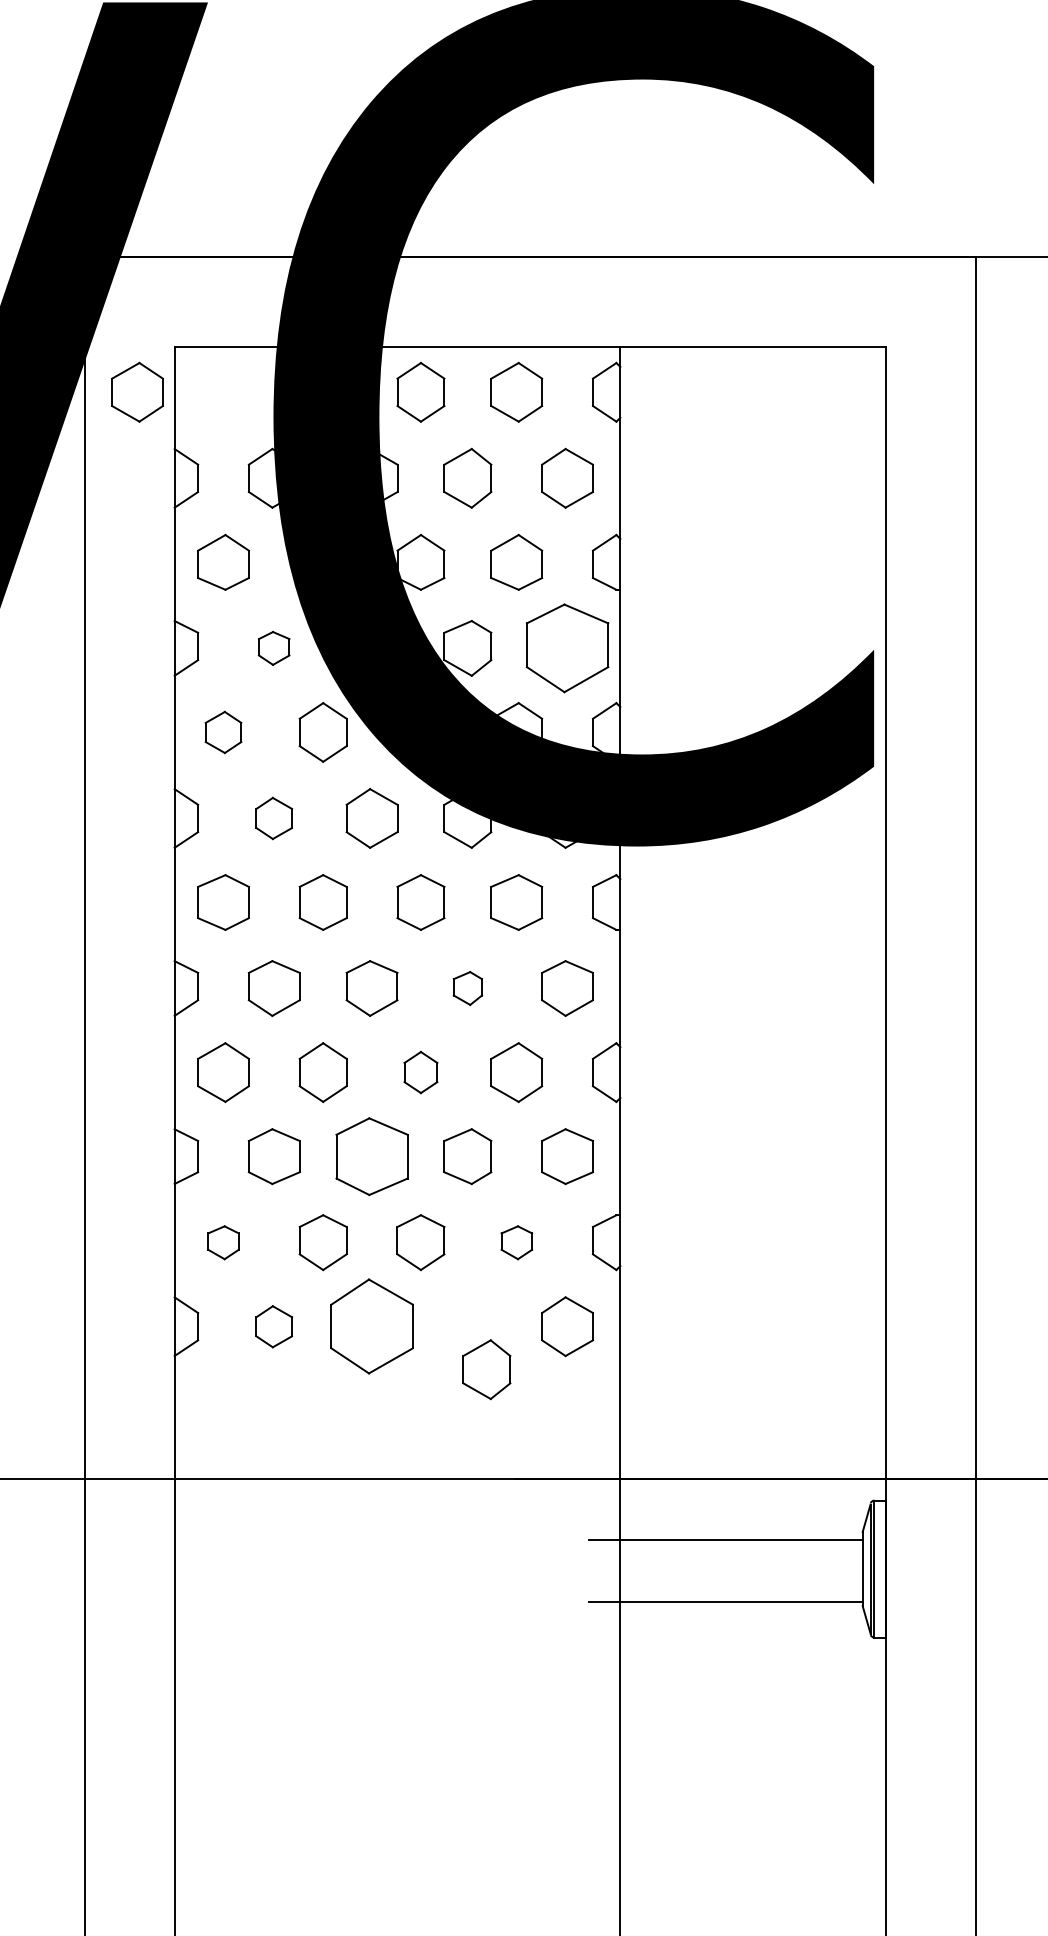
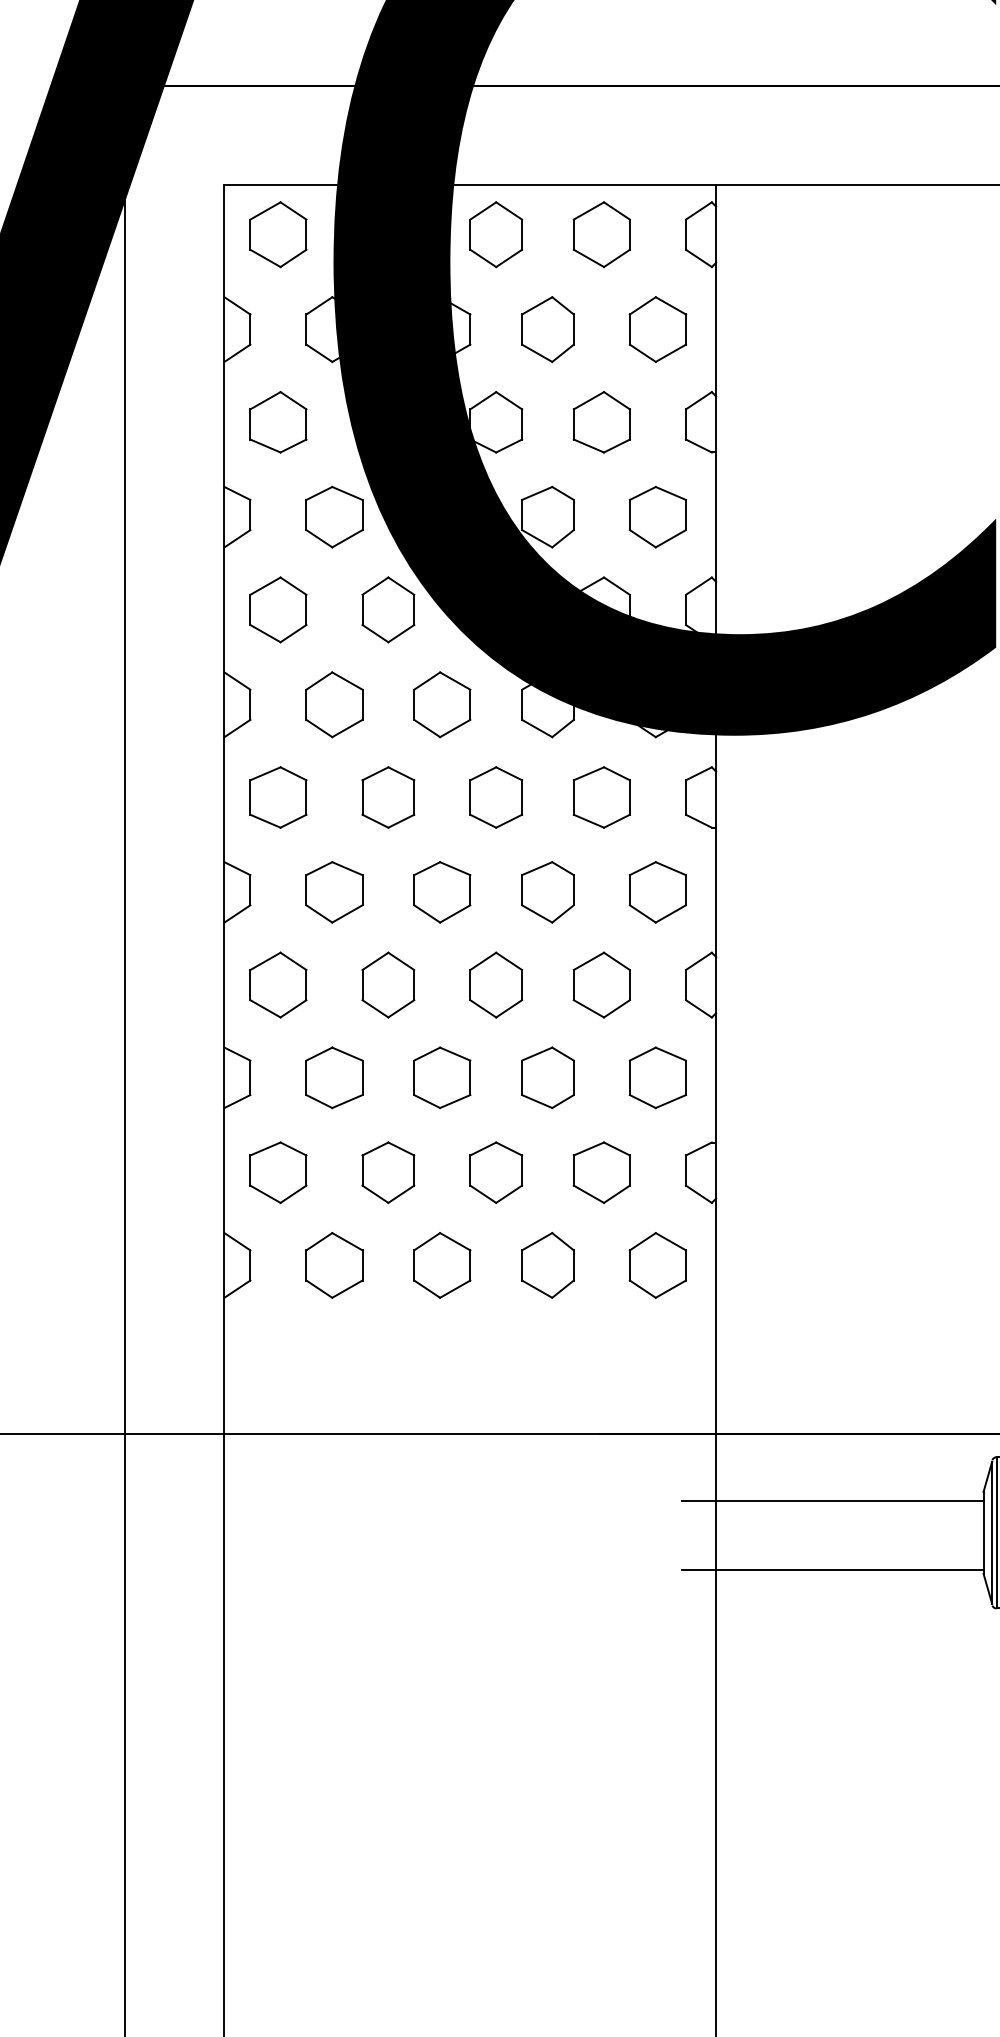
part: (137, 391) -> (278, 233), moved
part: (273, 648) -> (333, 517), size x1.67
part: (567, 648) -> (657, 517), size x0.62
part: (223, 732) -> (278, 609), size x1.43
part: (273, 818) -> (333, 704), size x1.43
part: (467, 988) -> (547, 892), size x1.67
part: (420, 1072) -> (495, 985), size x1.43
part: (371, 1156) -> (441, 1077), size x0.71
part: (223, 1242) -> (278, 1172), size x1.67
part: (516, 1242) -> (601, 1172), size x1.67
part: (273, 1326) -> (333, 1265), size x1.43
part: (371, 1326) -> (441, 1265), size x0.62
part: (486, 1369) -> (547, 1265), moved

